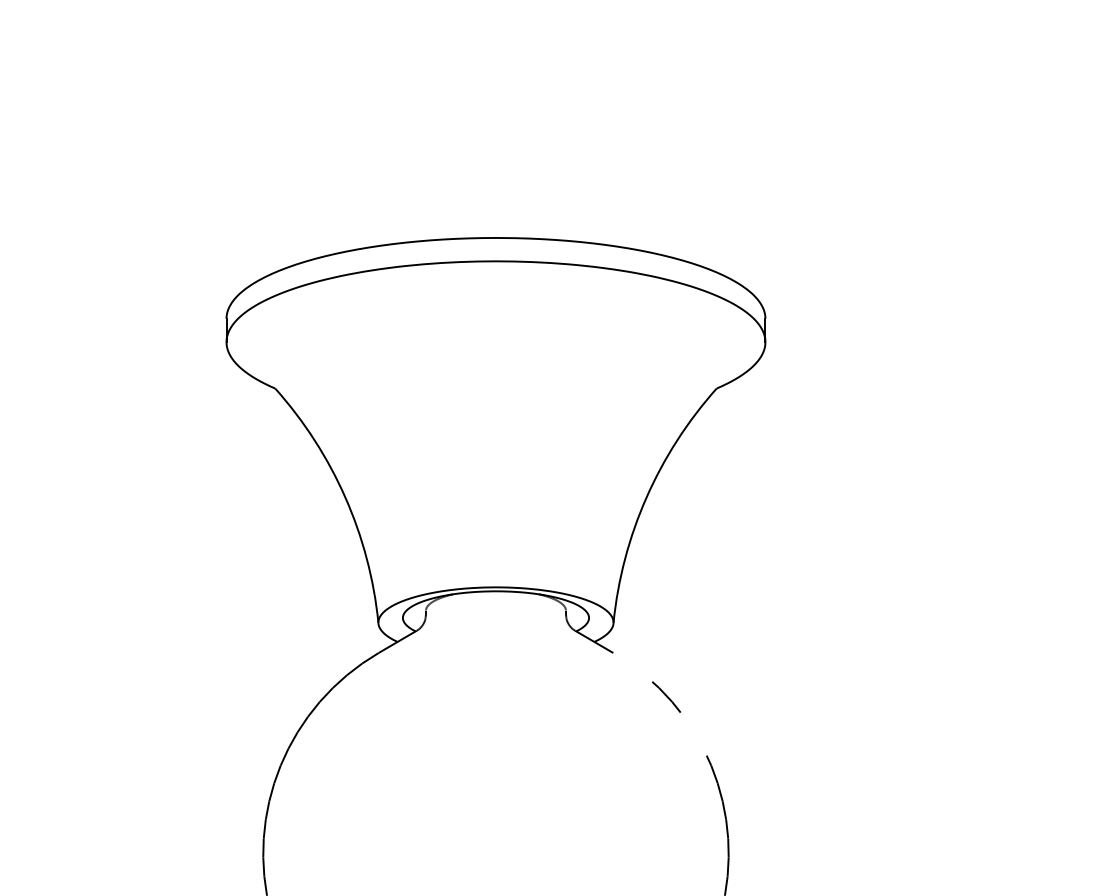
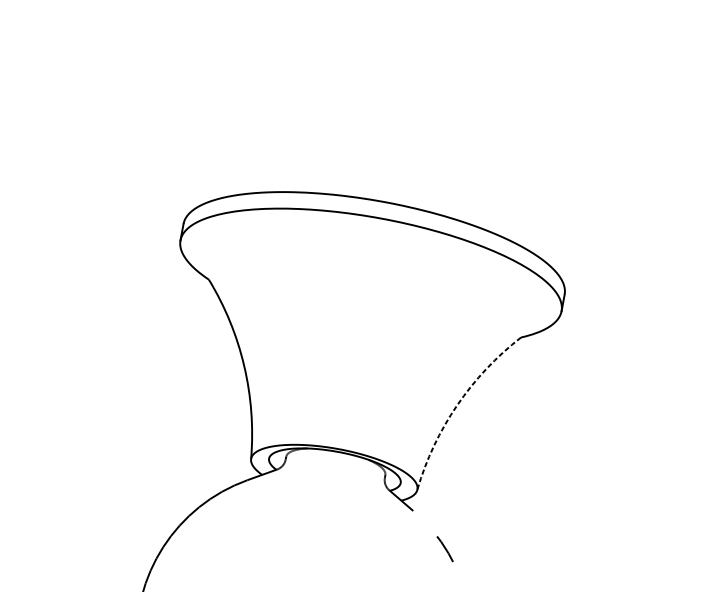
arc: (646, 497) -> (457, 405), solid -> dashed

